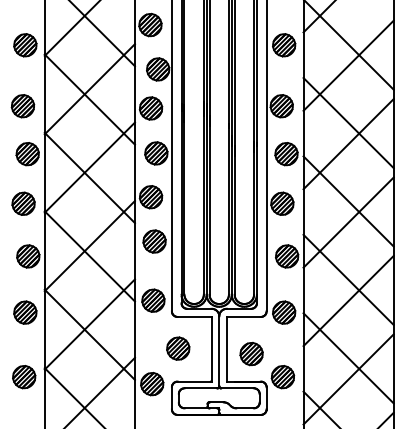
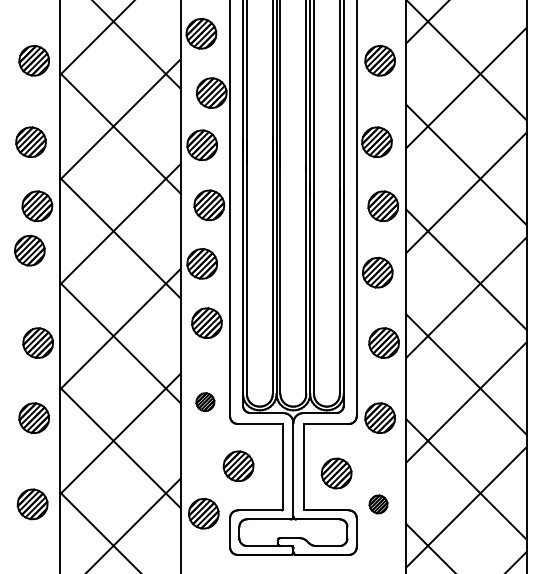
part: (23, 203) -> (29, 250), moved
part: (153, 300) -> (205, 401), size x0.6
part: (282, 377) -> (378, 504), size x0.6

